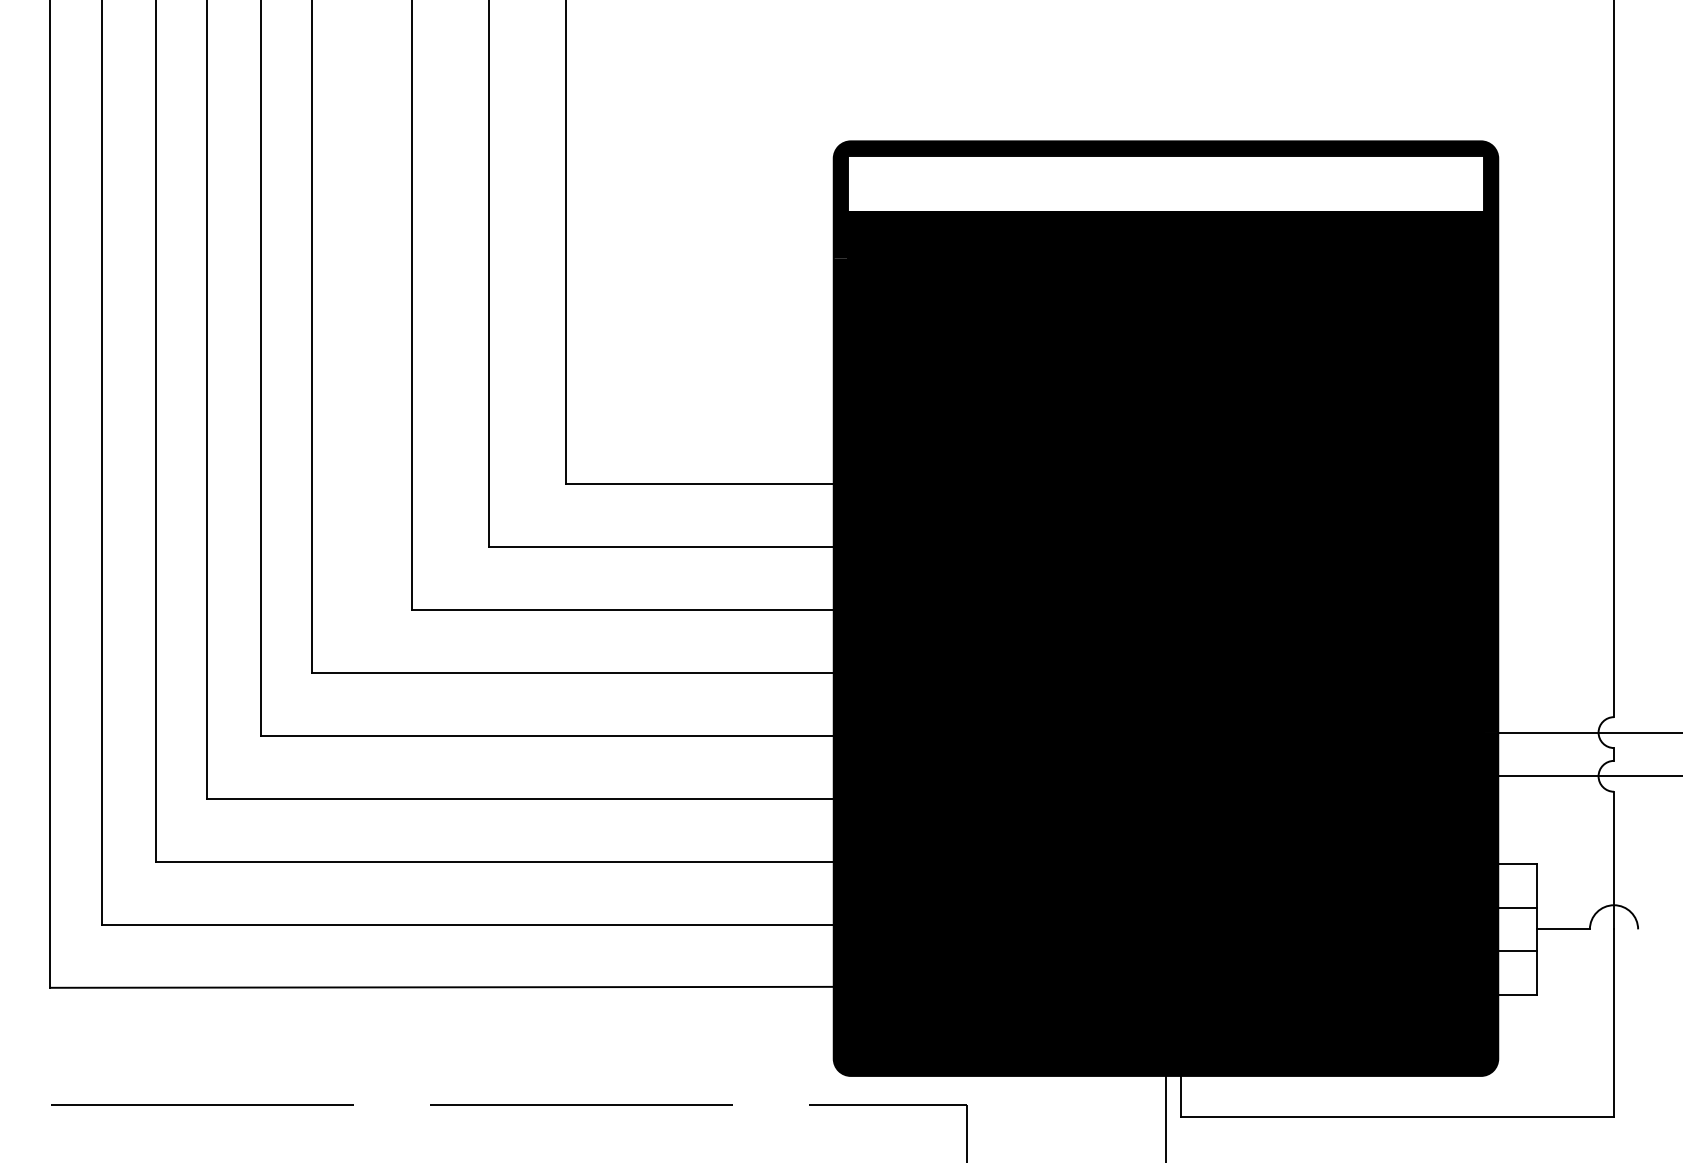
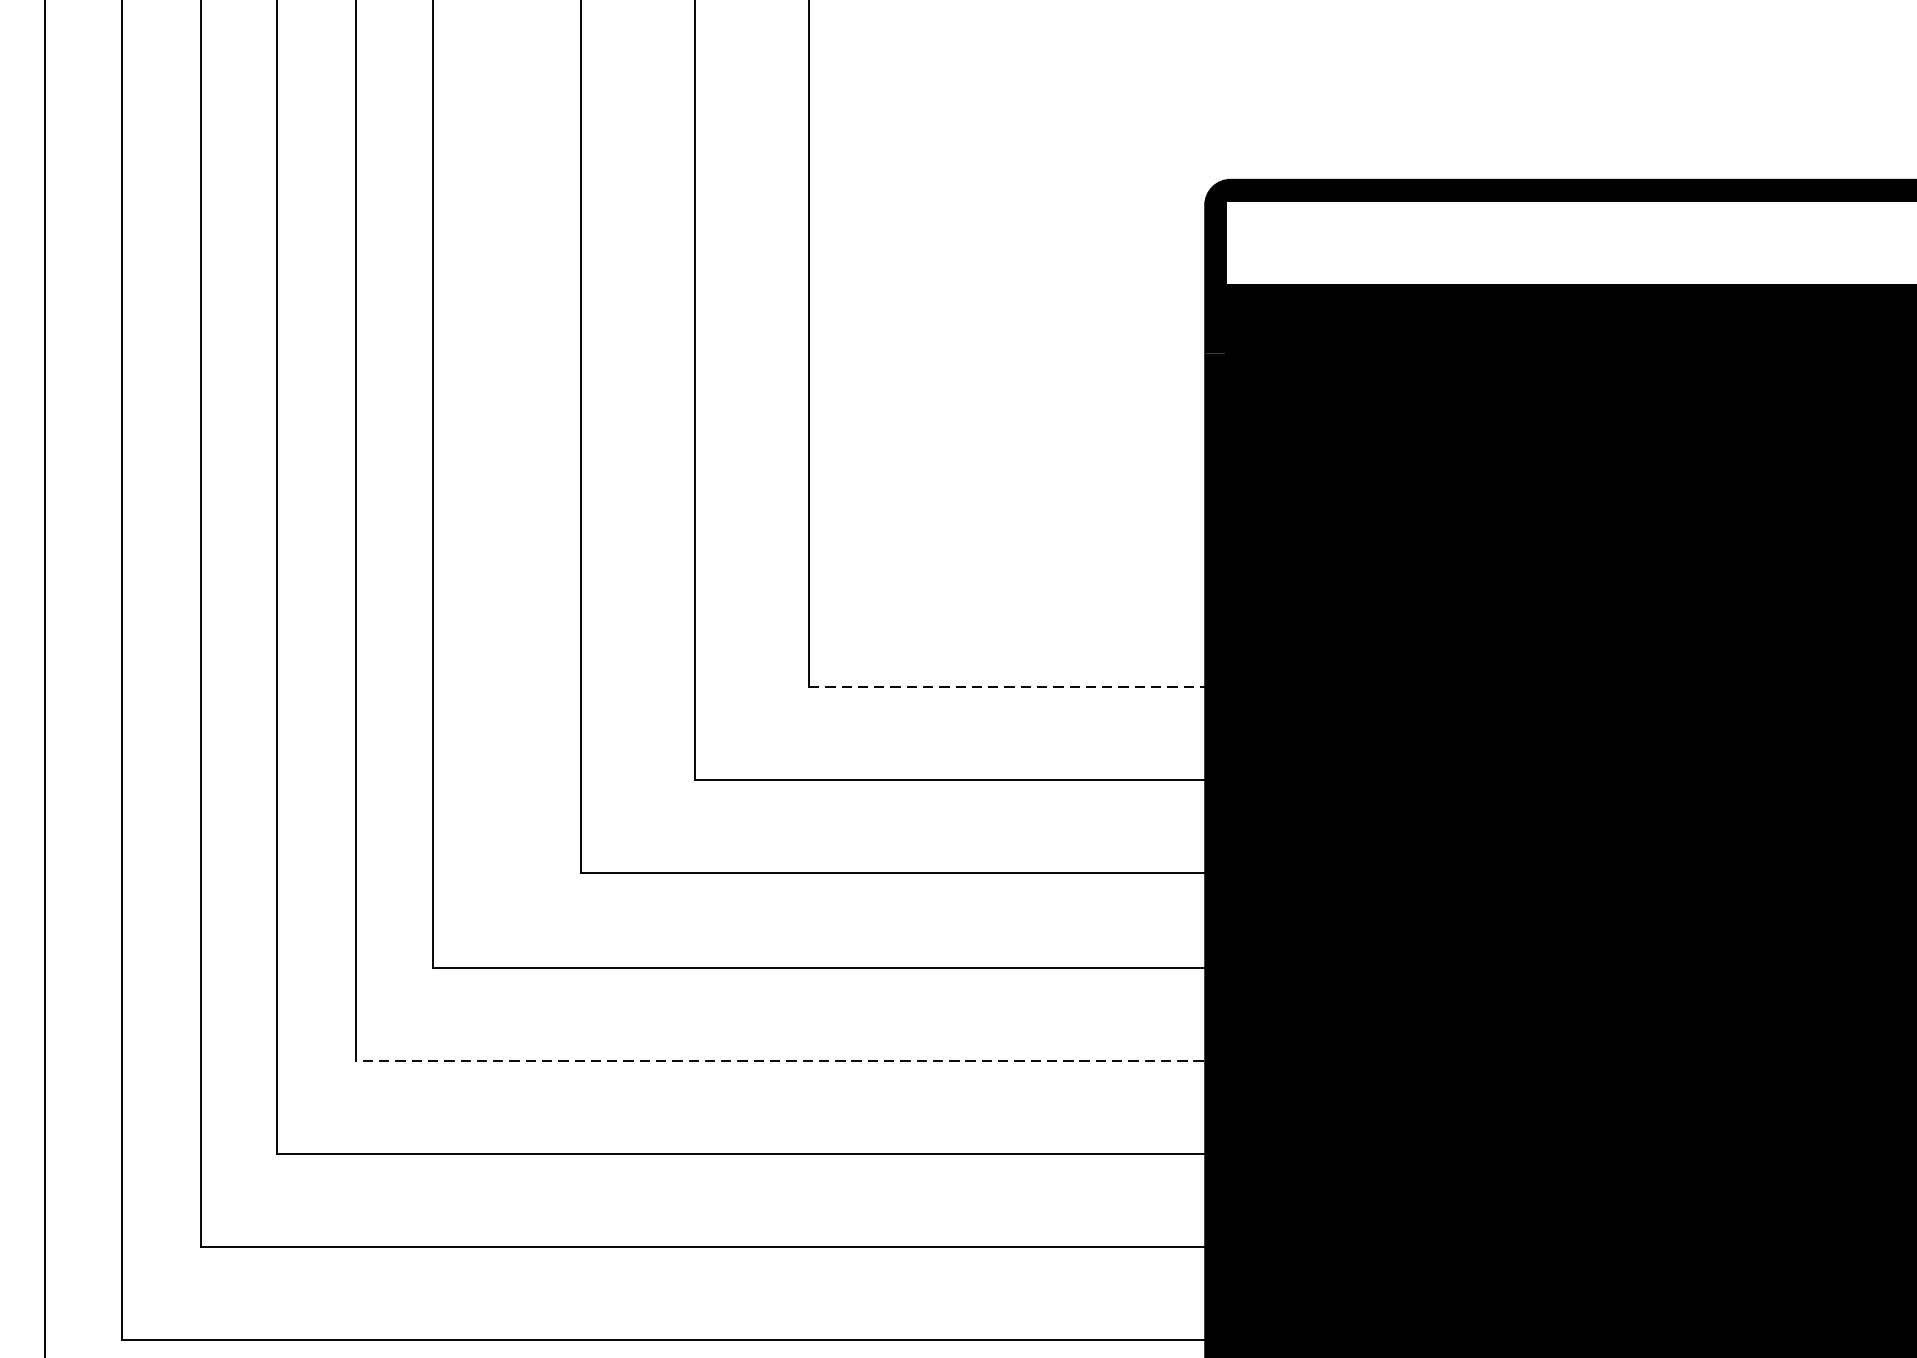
line: (723, 483) -> (1041, 686), solid -> dashed
line: (568, 736) -> (812, 1061), solid -> dashed

